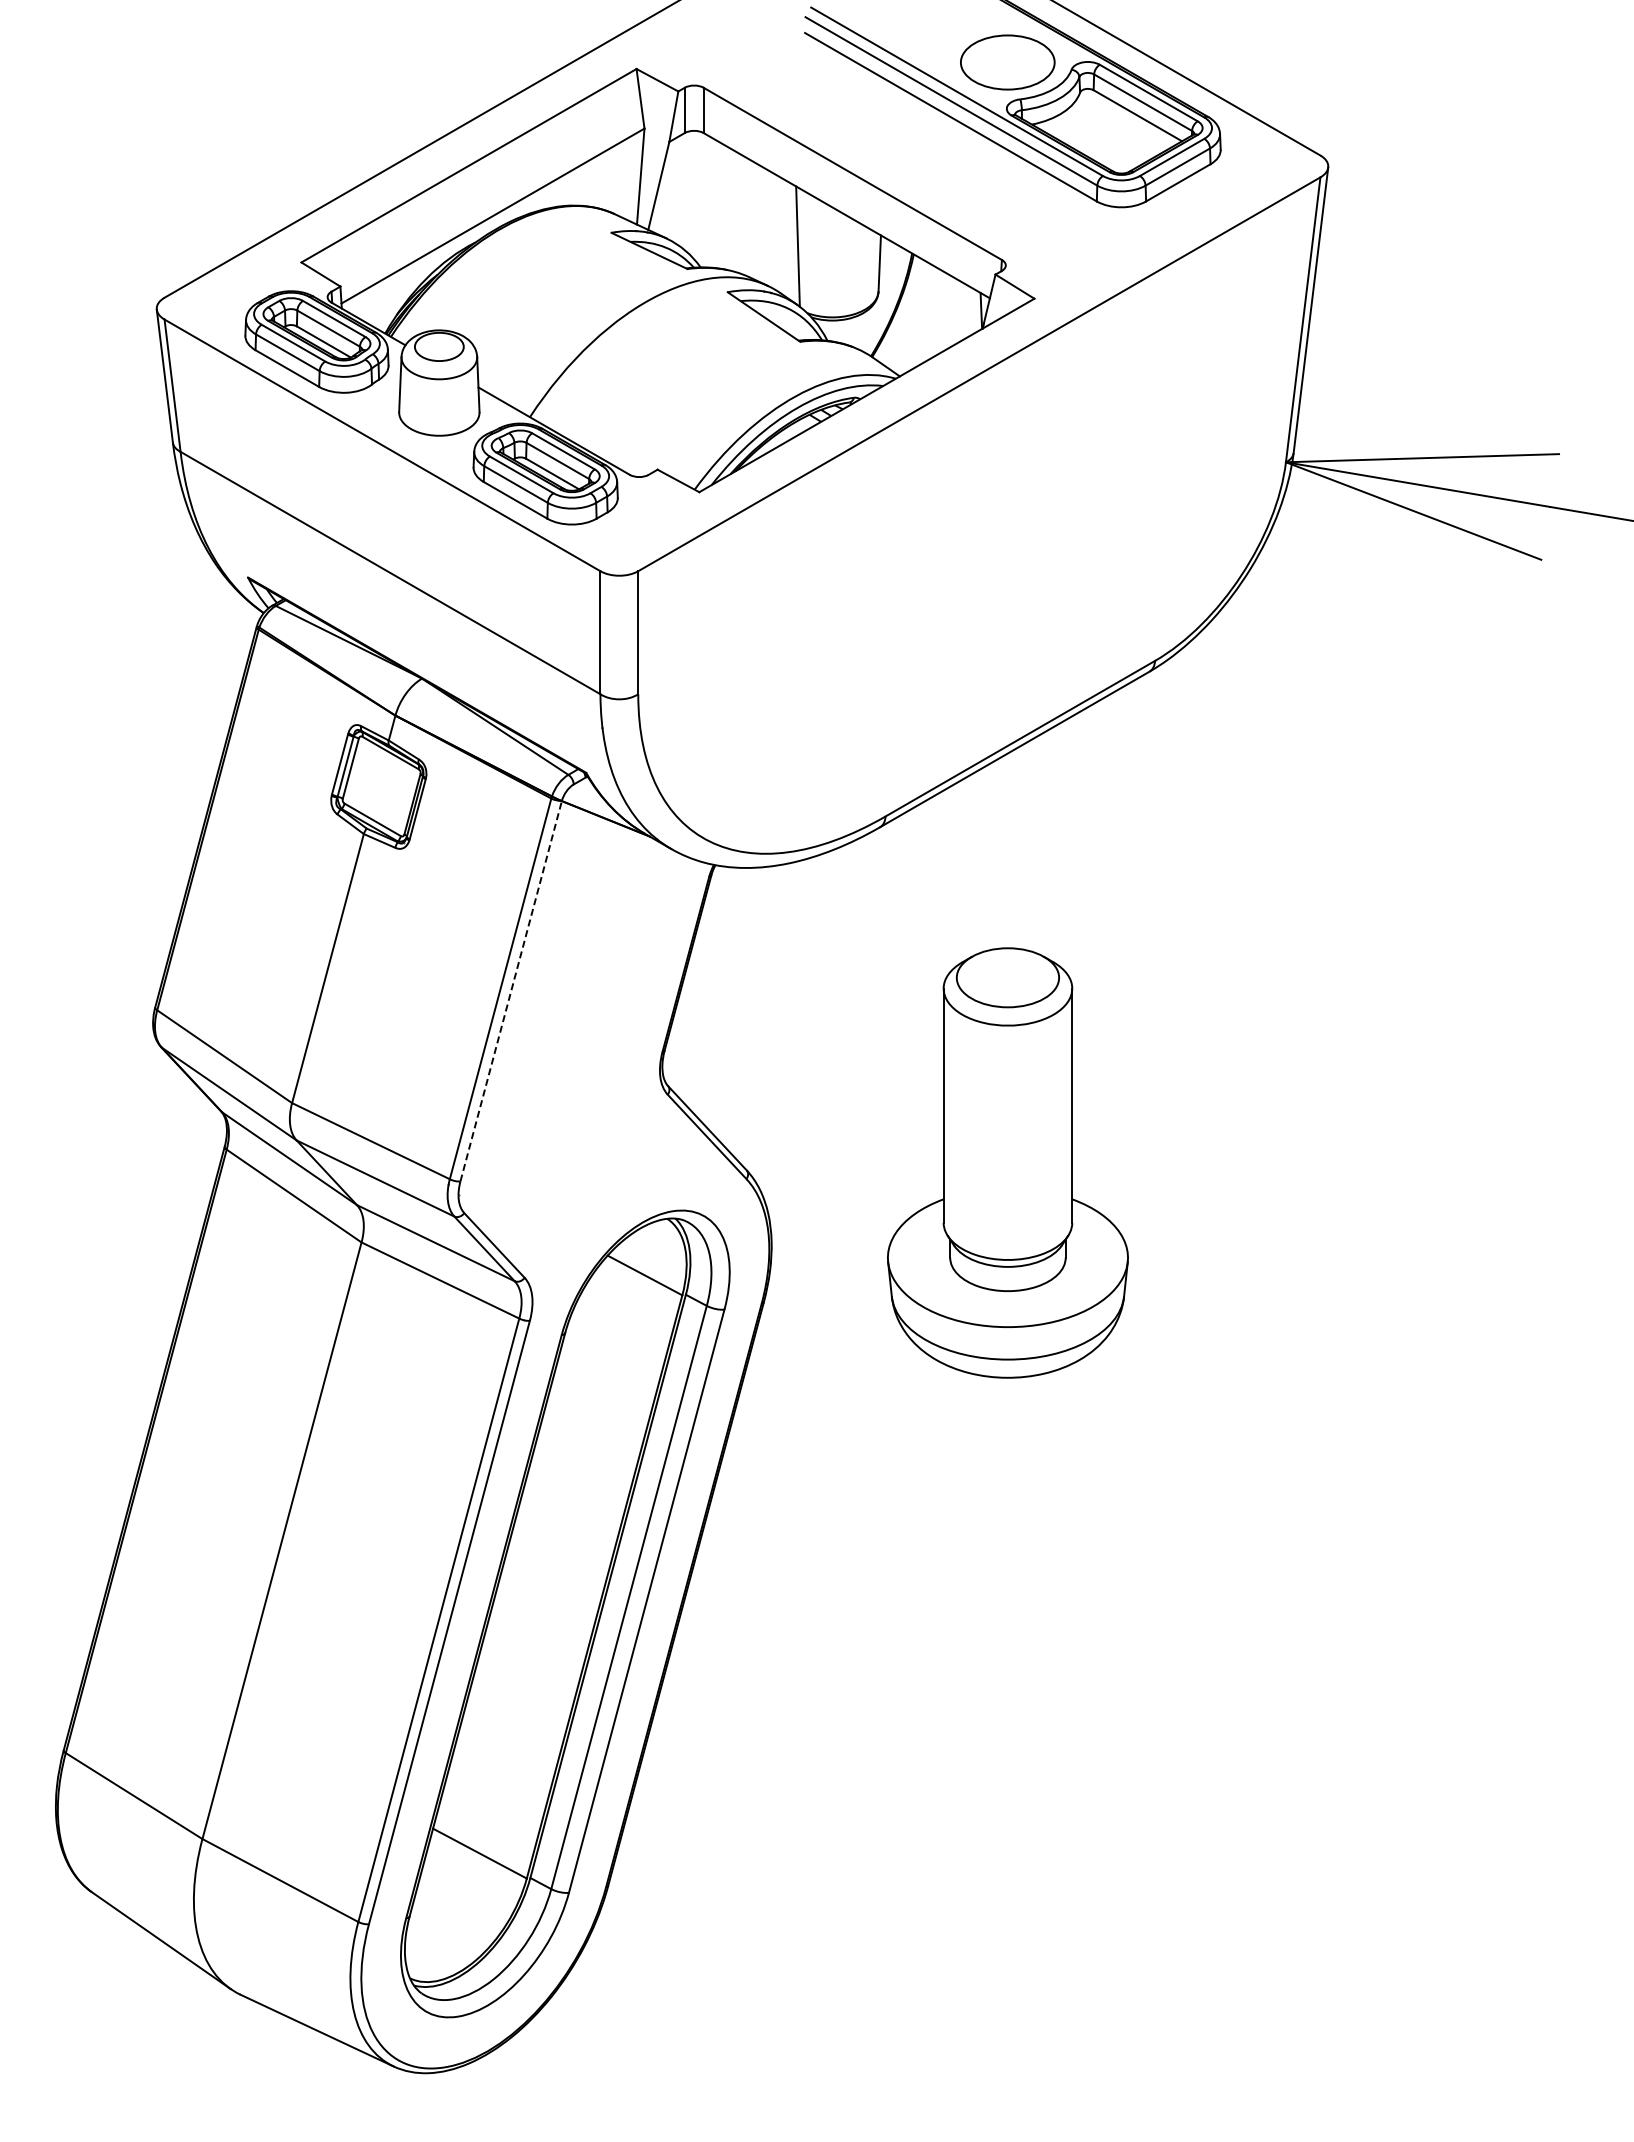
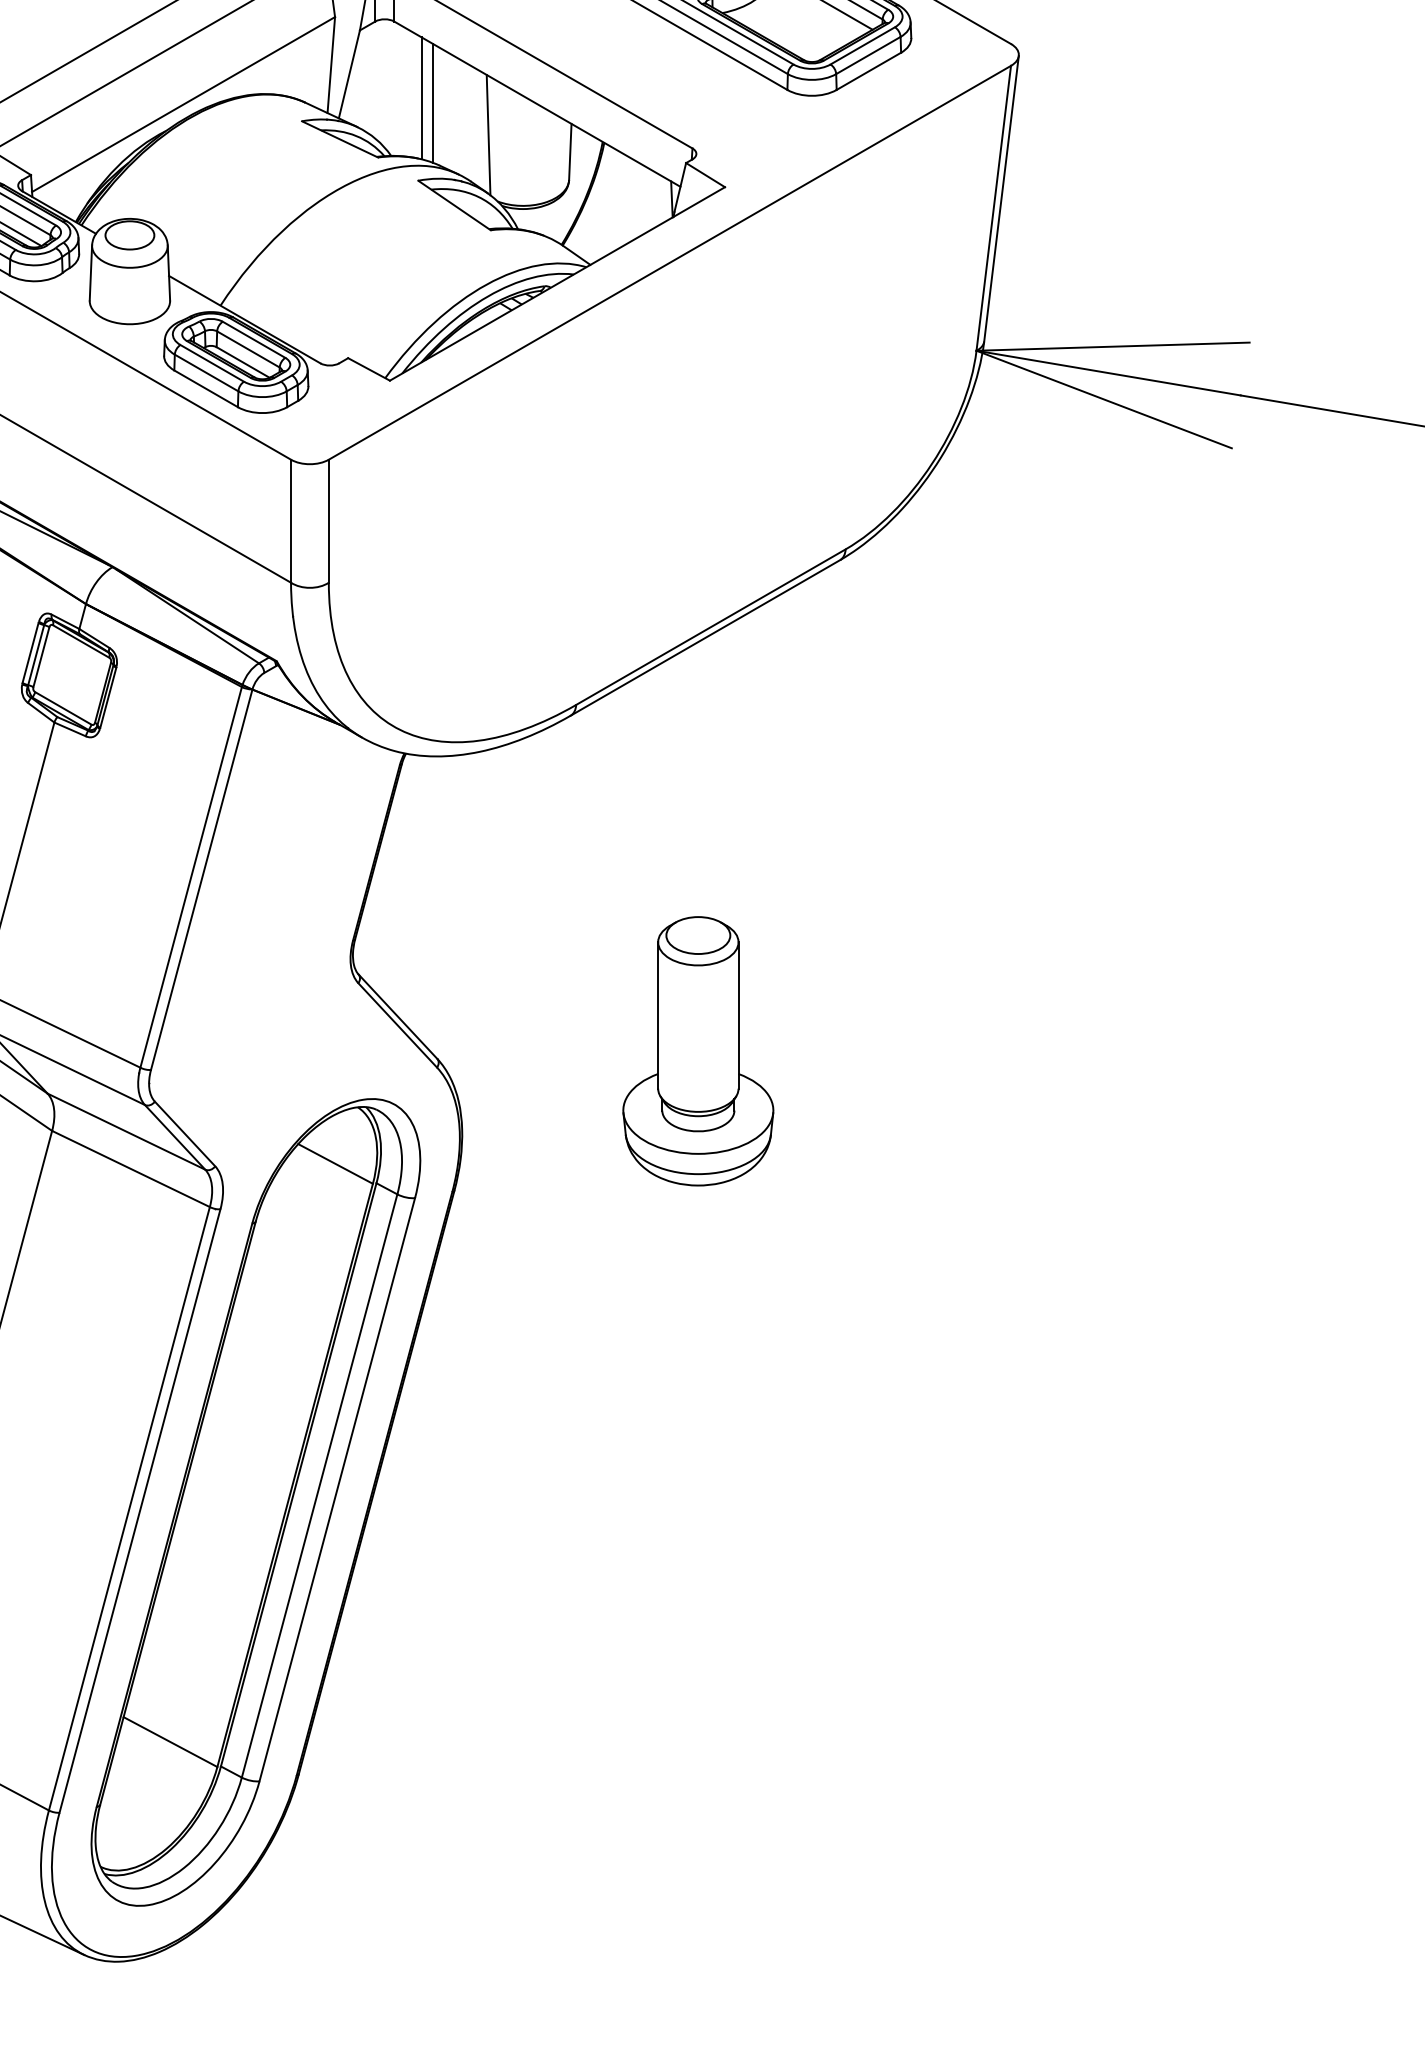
line: (731, 209) -> (422, 97), added
line: (742, 214) -> (433, 102), added
line: (511, 991) -> (202, 879), dashed -> solid
part: (1007, 1162) -> (698, 1050), size x0.62

